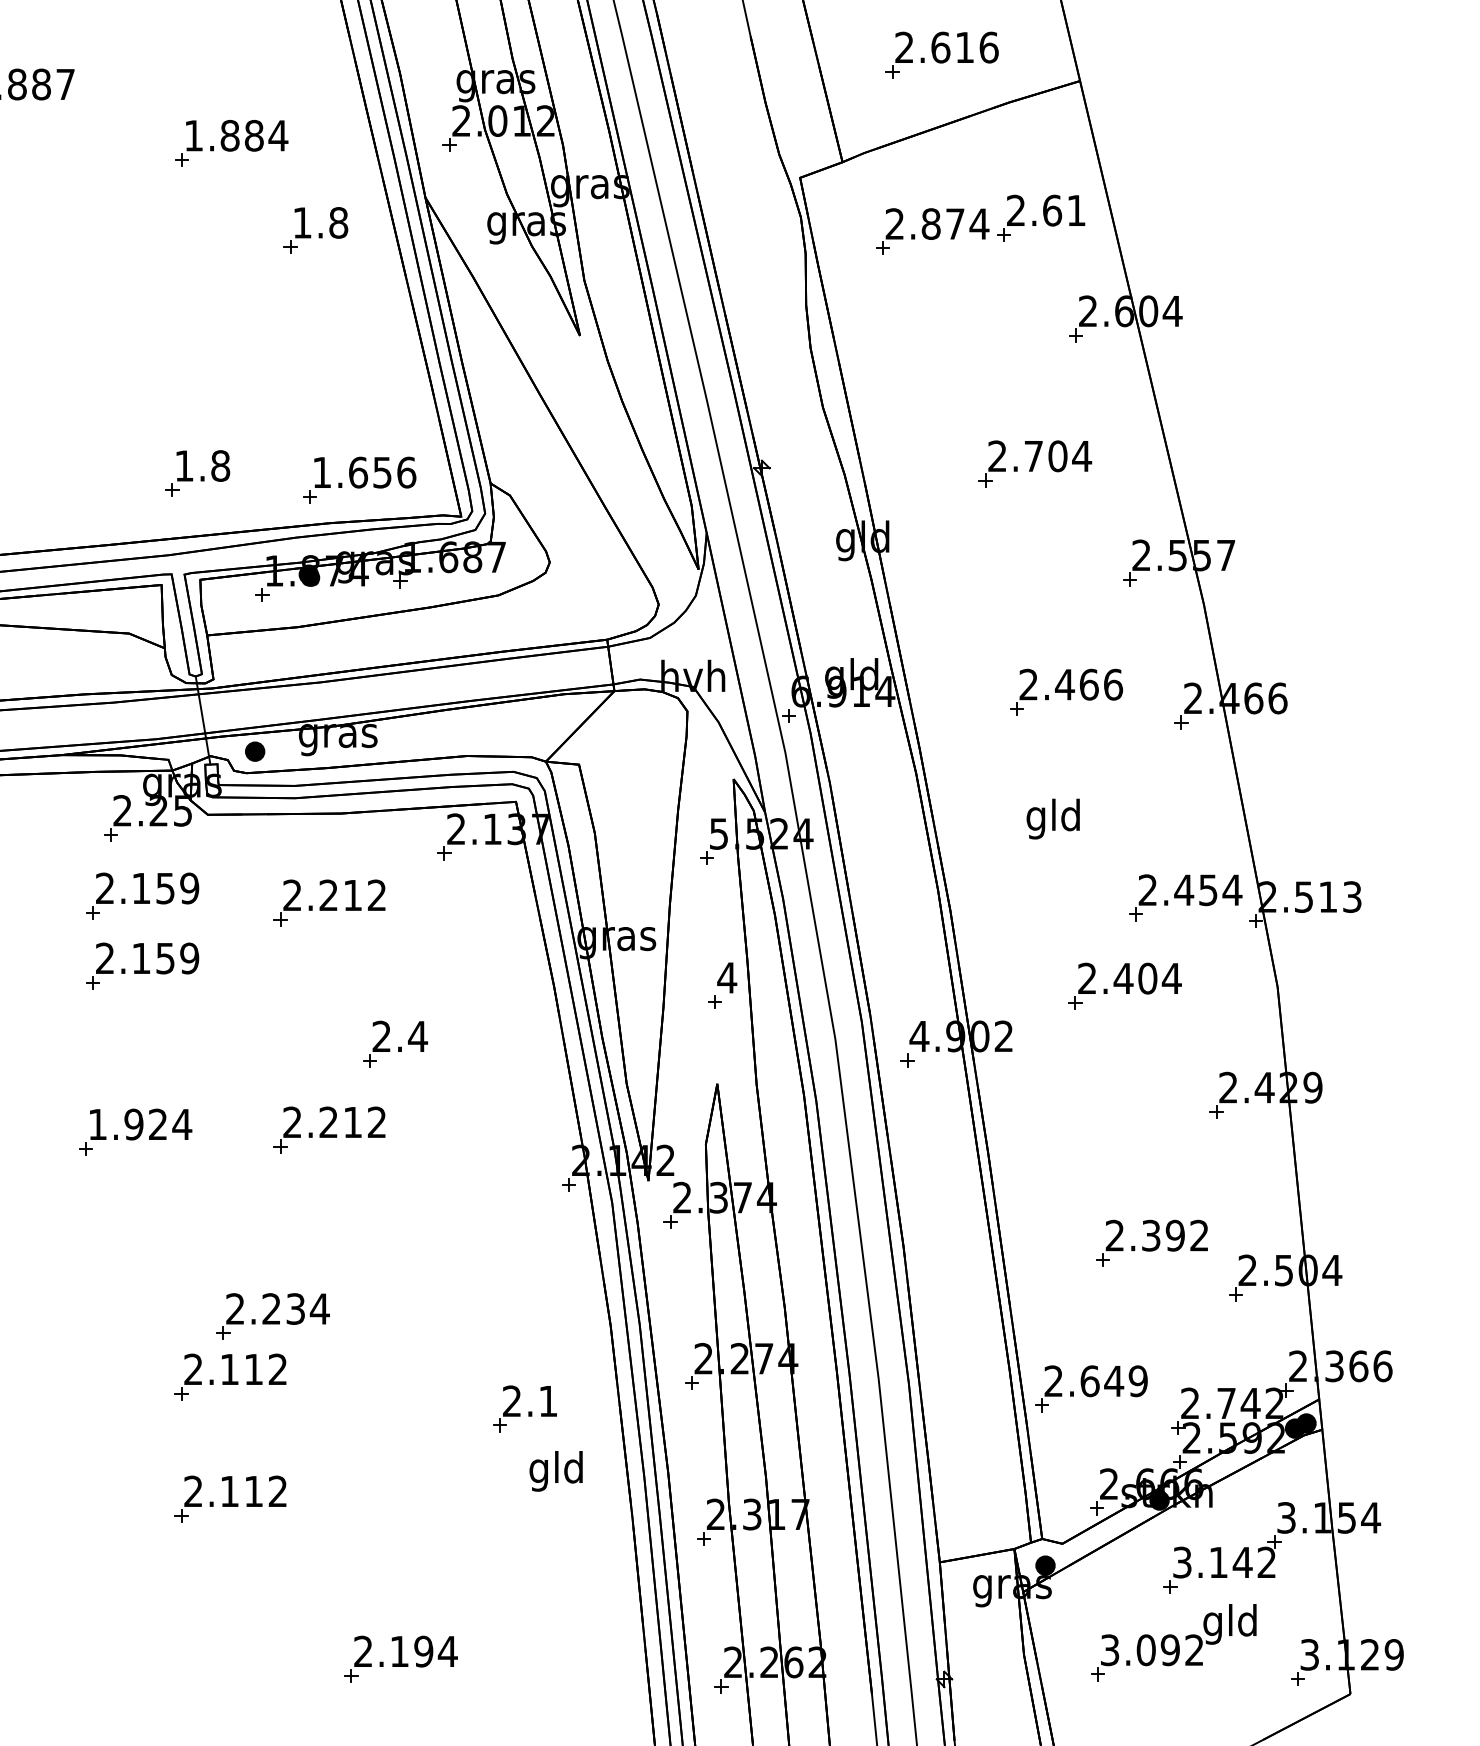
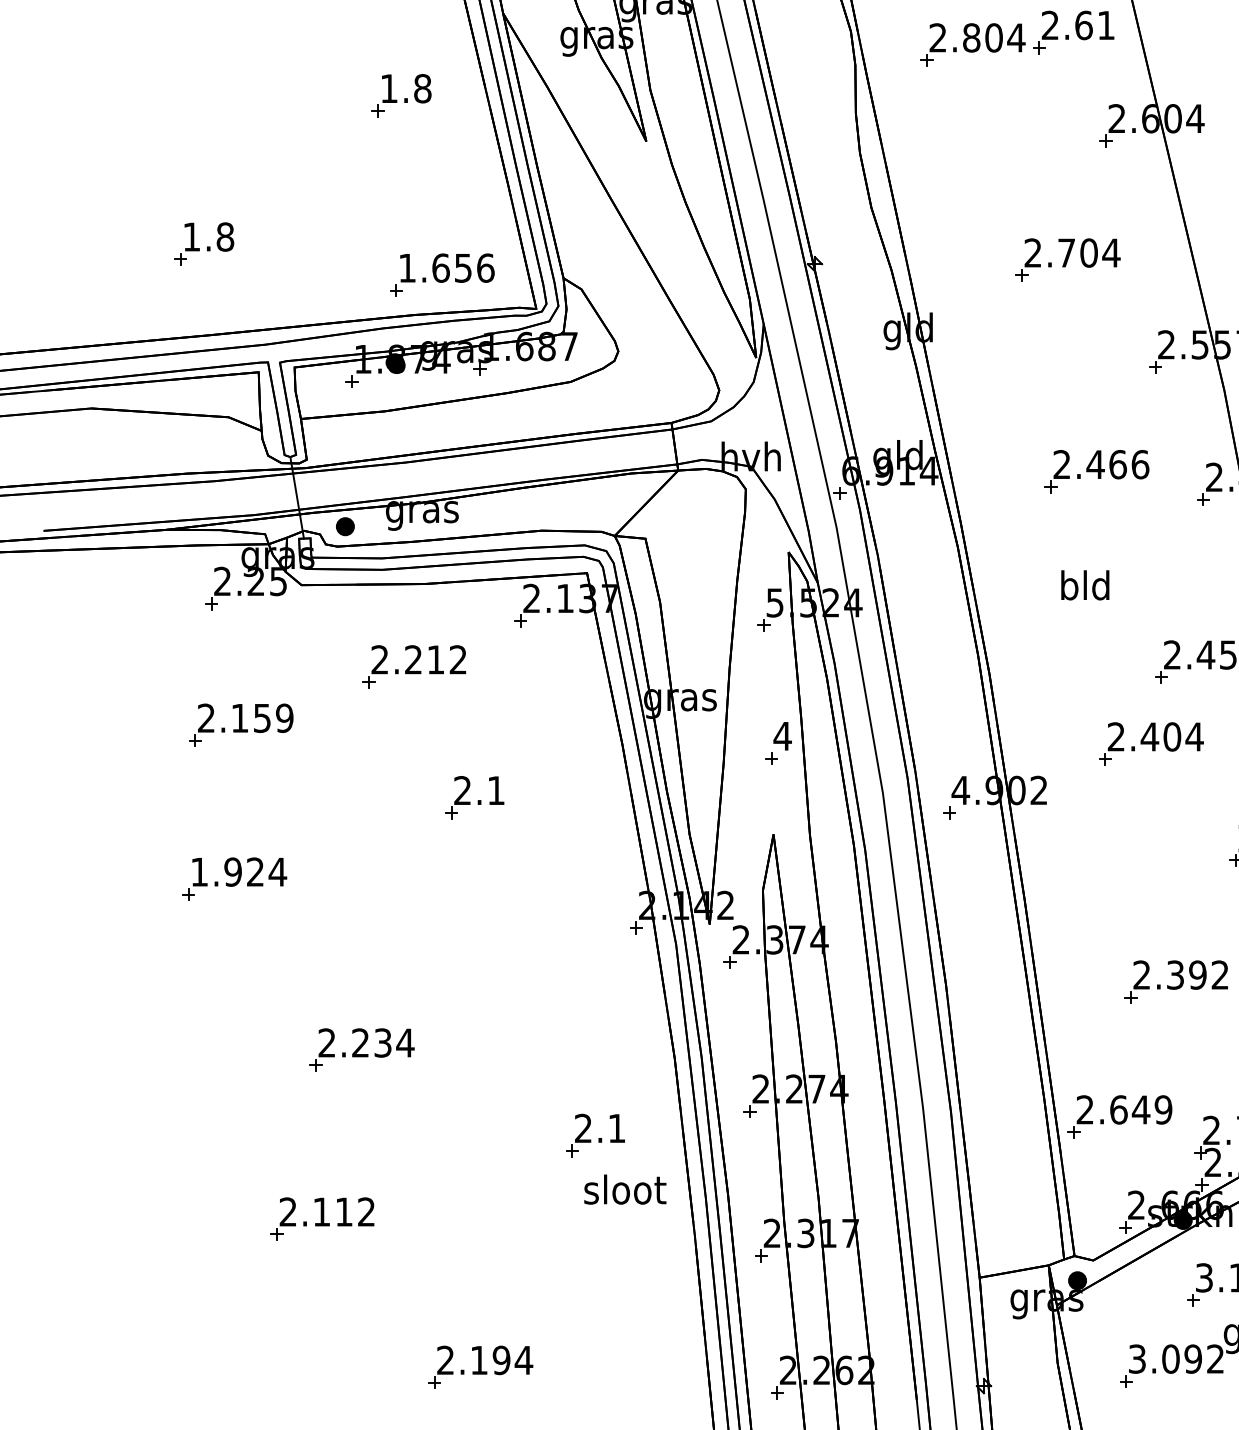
text: (954, 223) -> (993, 37), 2.874 -> 2.804
part: (315, 230) -> (401, 95), moved
part: (197, 473) -> (203, 243), moved
text: (1036, 818) -> (1069, 588), gld -> bld
part: (142, 895) -> (241, 659), removed
text: (418, 1036) -> (496, 790), 2.4 -> 2.1
part: (329, 1129) -> (414, 876), removed
part: (230, 1376) -> (322, 1105), removed
text: (557, 1471) -> (625, 1193), gld -> sloot

